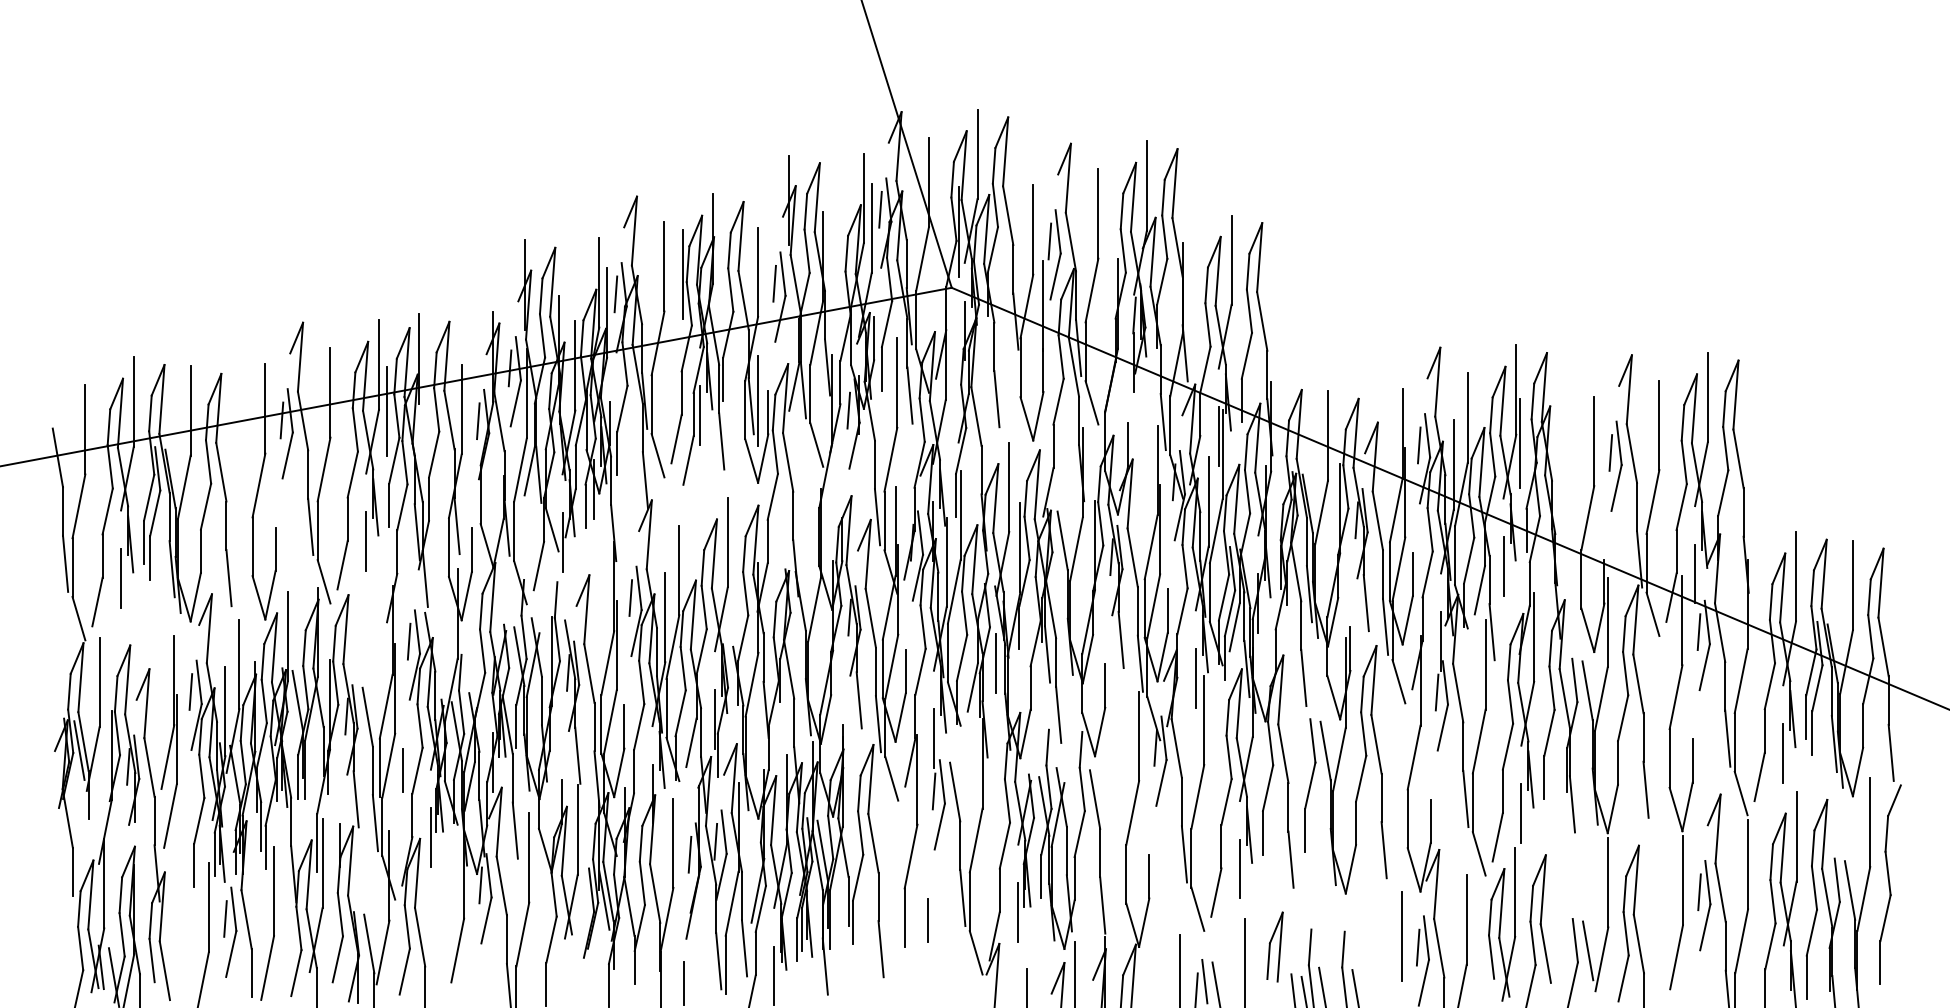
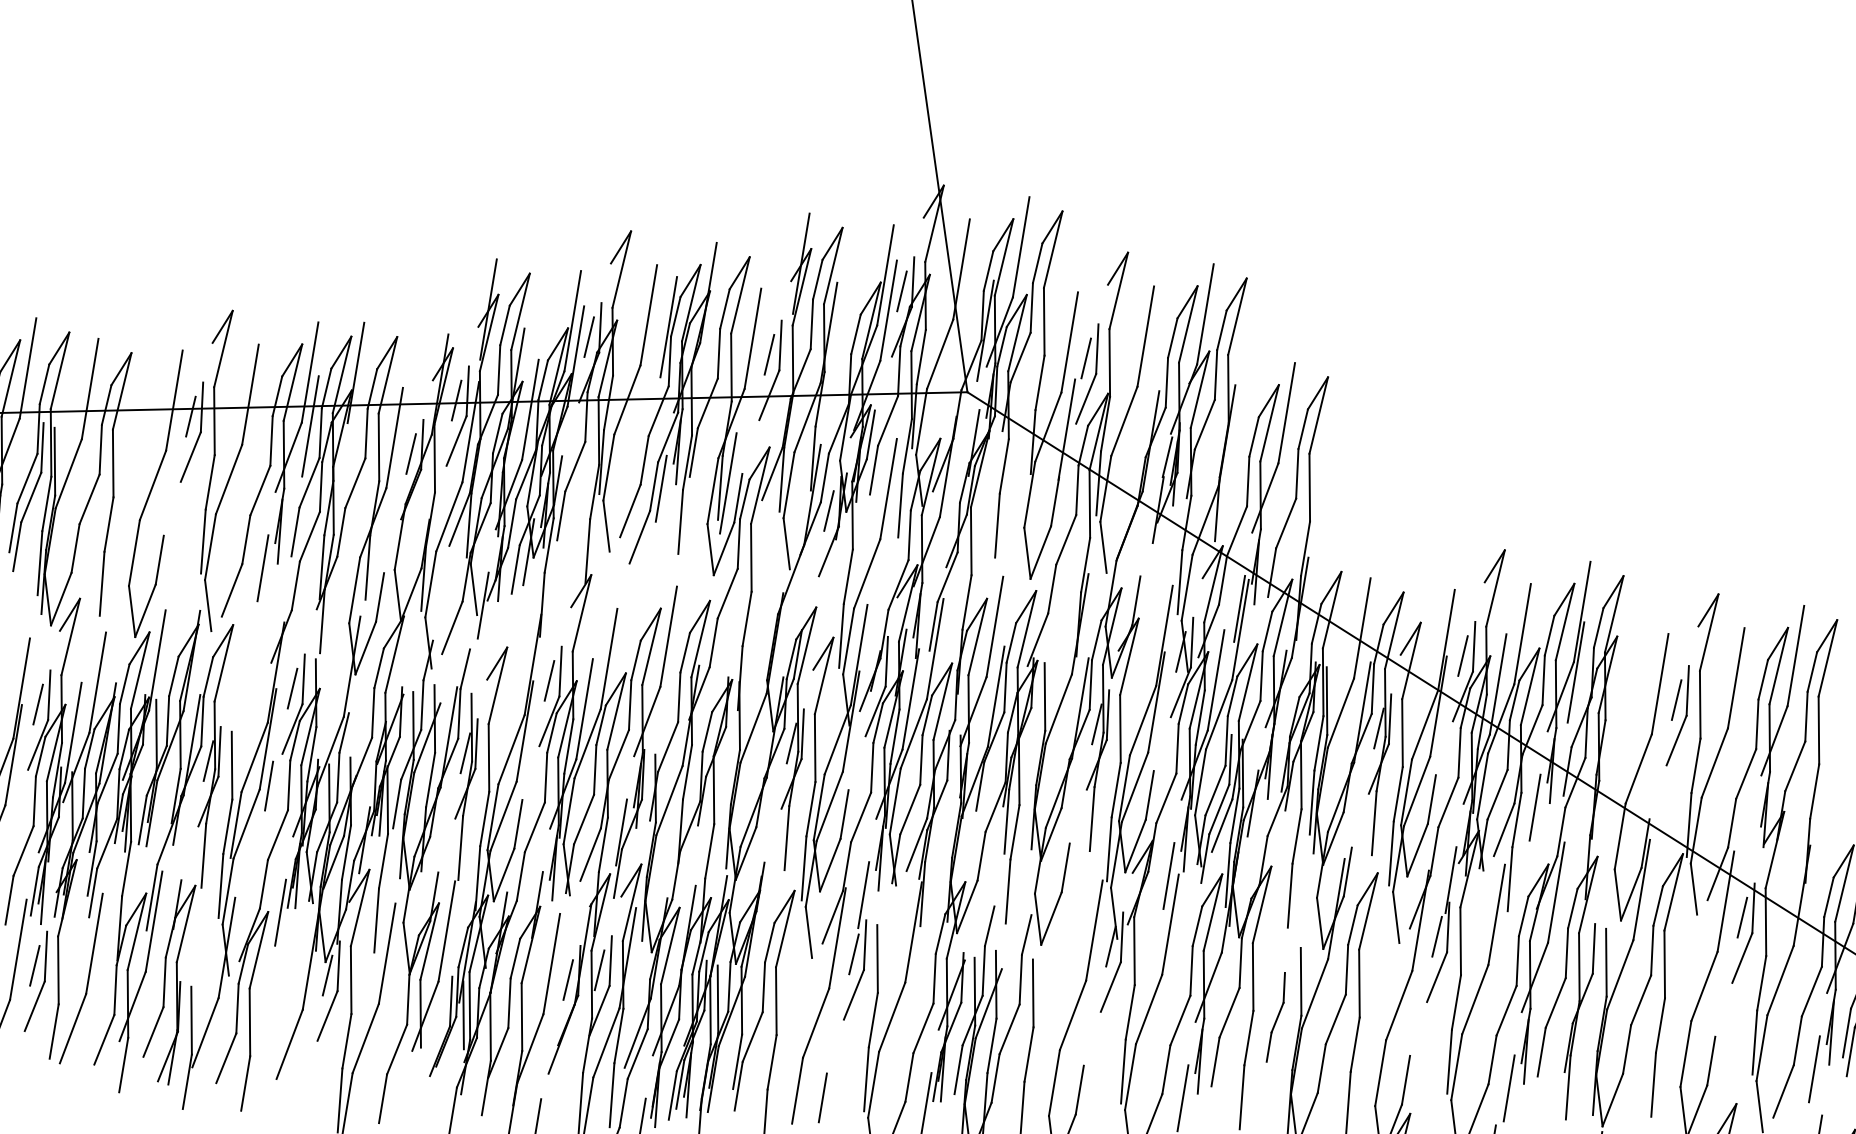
line: (1695, 573) -> (1749, 851), removed
line: (996, 663) -> (947, 822), removed
line: (402, 770) -> (268, 786), moved
part: (1310, 785) -> (1277, 1017), size x0.6

